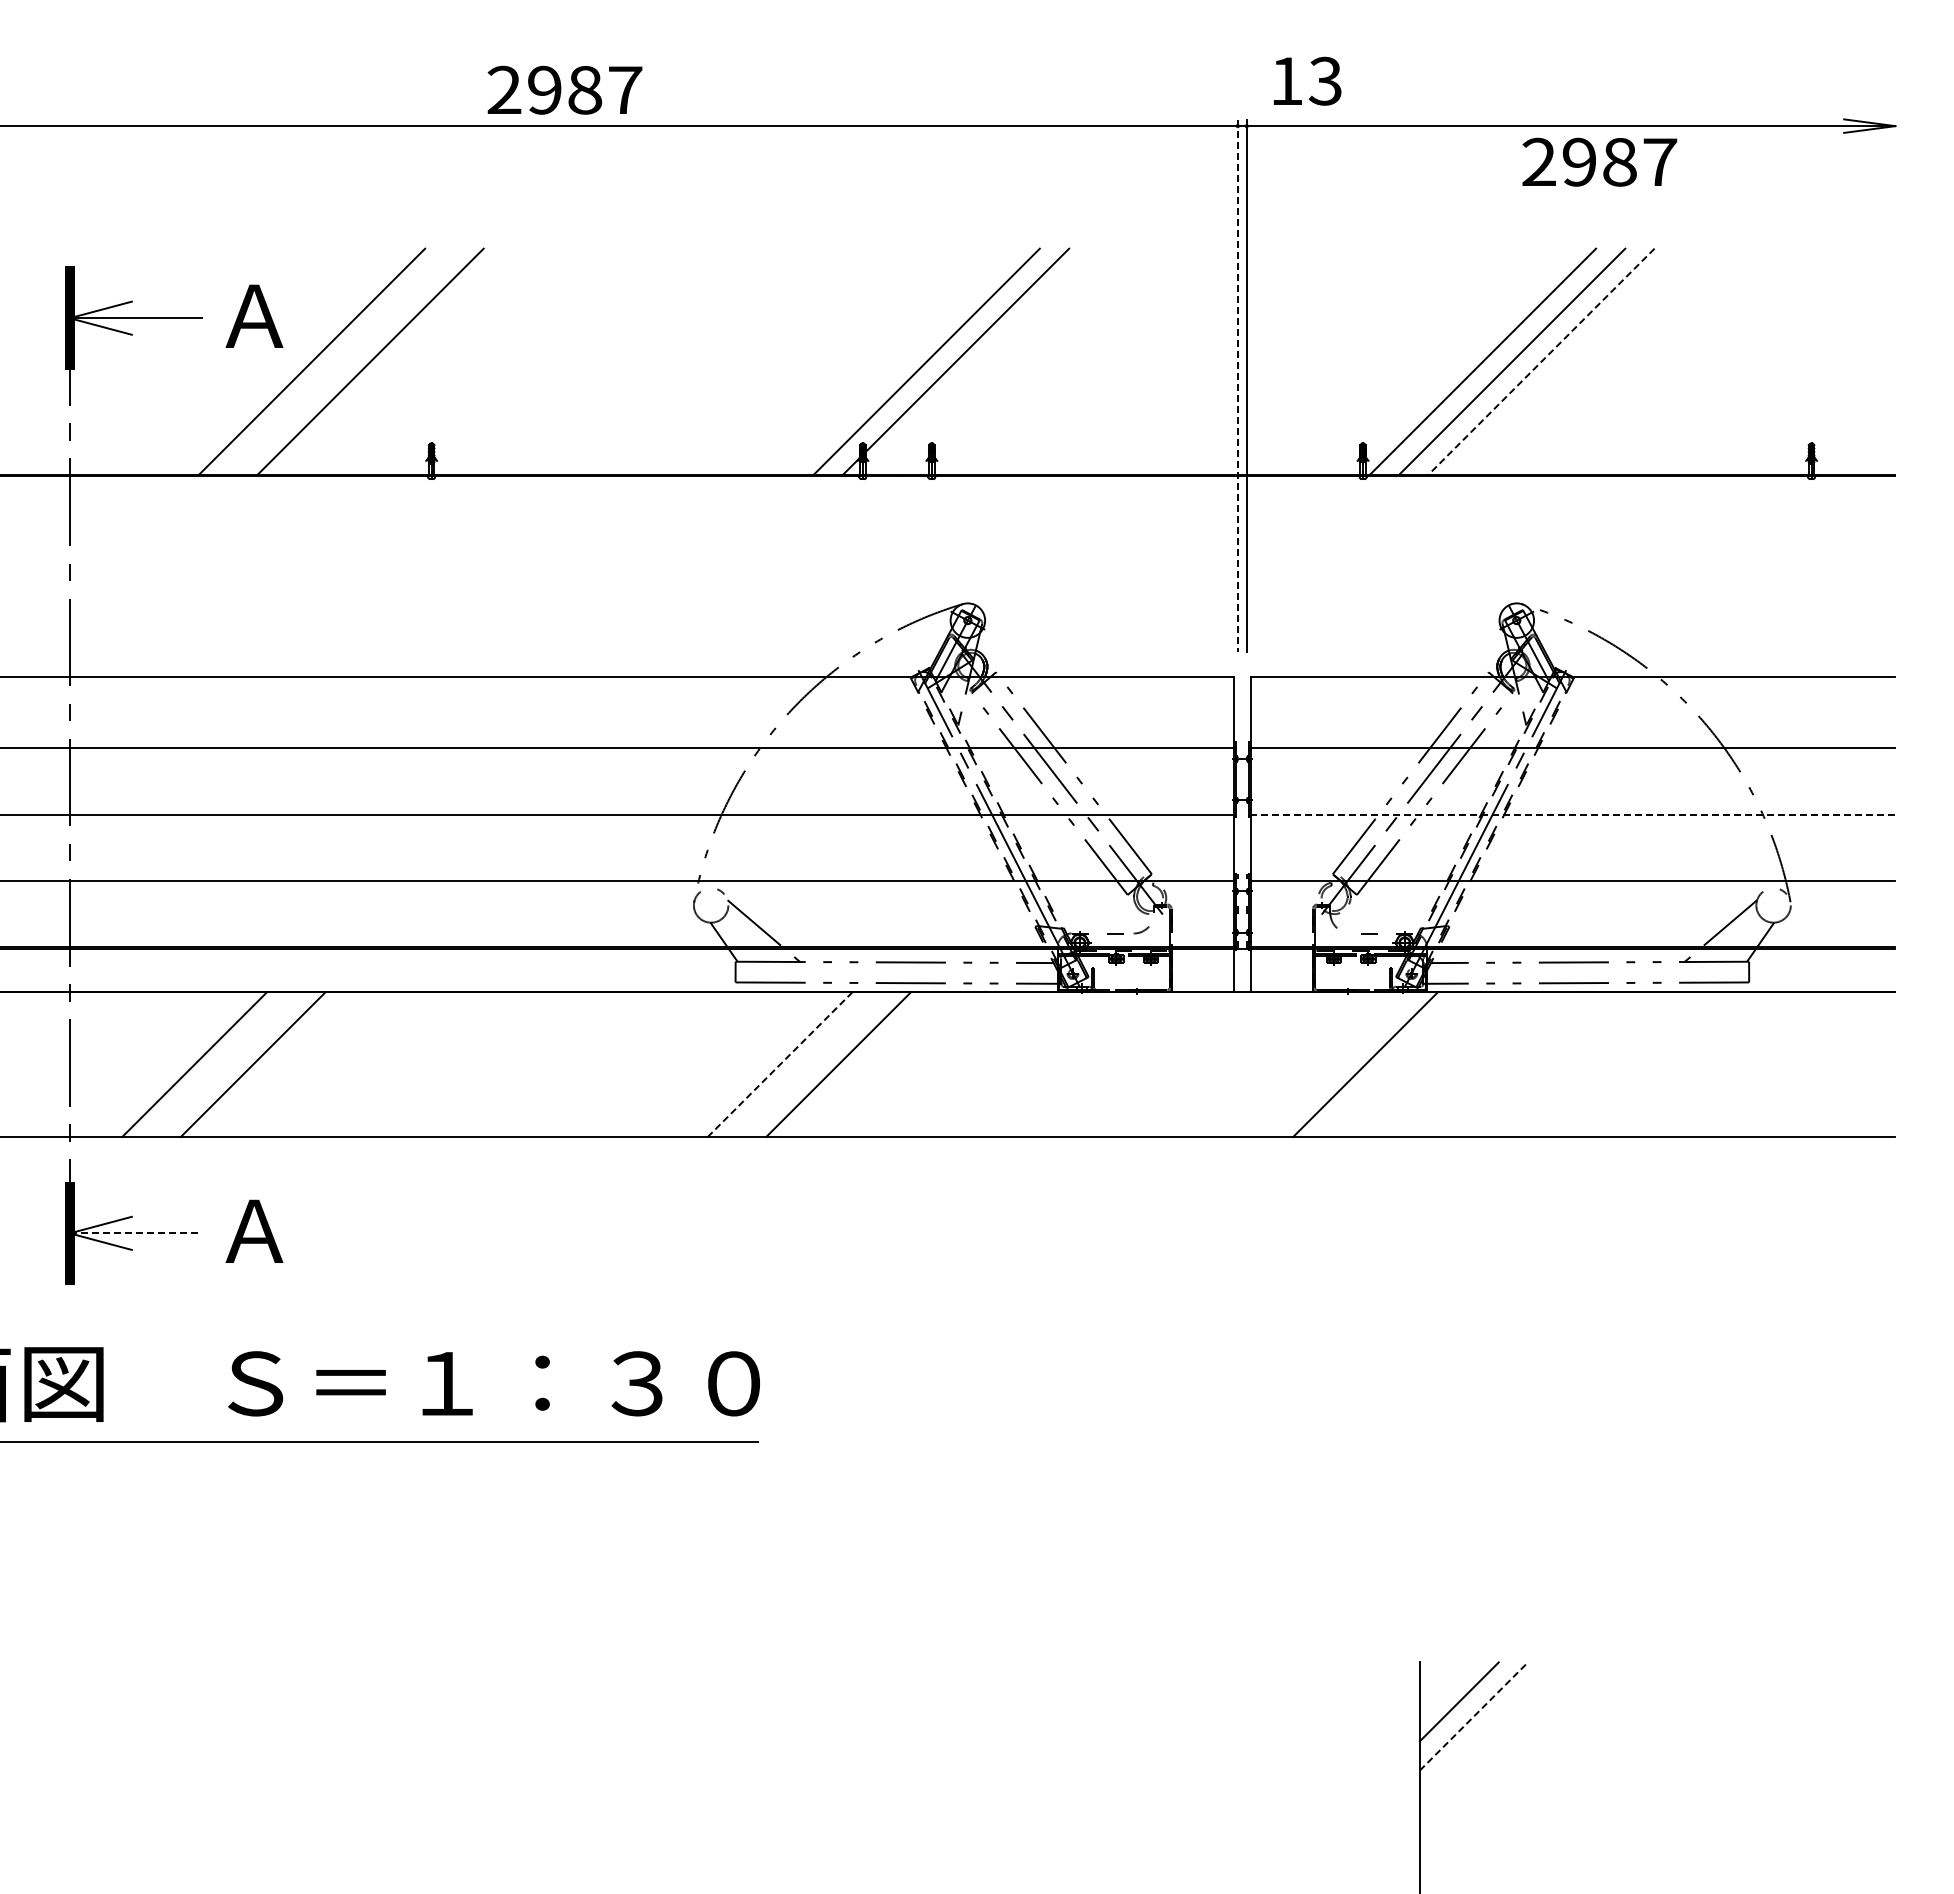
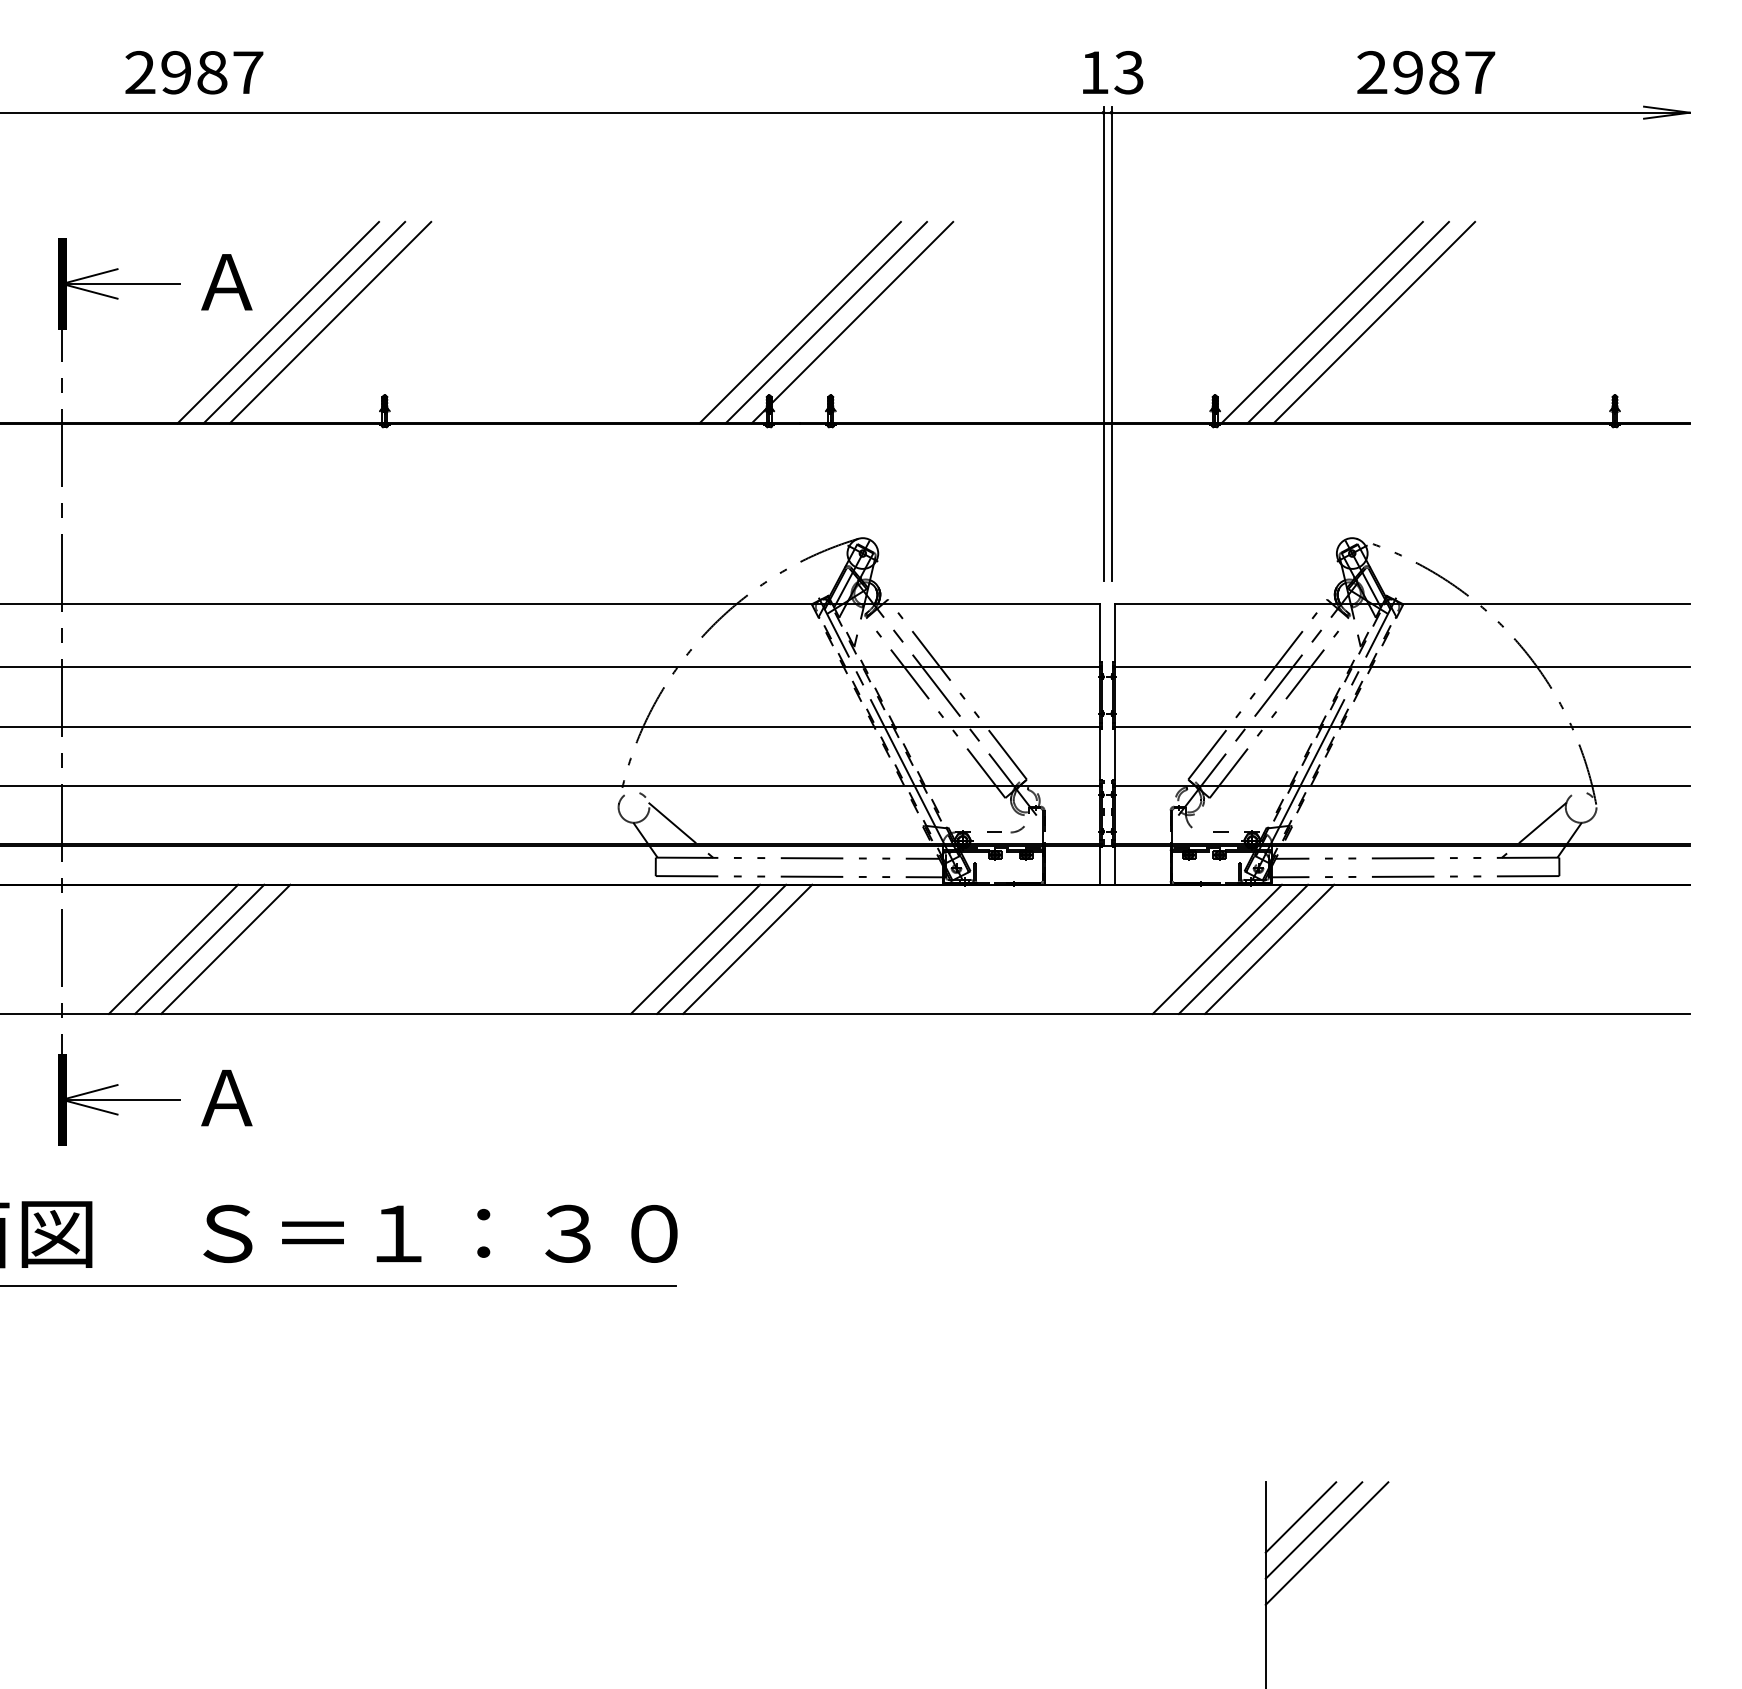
text: (1307, 80) -> (1113, 72), moved
text: (564, 89) -> (193, 72), moved
text: (1599, 161) -> (1425, 72), moved
line: (341, 361) -> (304, 322), added
line: (897, 361) -> (800, 322), added
line: (1541, 361) -> (1374, 322), dashed -> solid
line: (1237, 385) -> (1103, 343), dashed -> solid
line: (1572, 814) -> (1401, 726), dashed -> solid
line: (223, 1064) -> (199, 949), added
line: (779, 1064) -> (694, 949), dashed -> solid
line: (808, 1064) -> (720, 949), added
line: (1394, 1064) -> (1243, 949), added
line: (1423, 1064) -> (1269, 949), added
line: (136, 1233) -> (121, 1099), dashed -> solid
line: (1473, 1716) -> (1313, 1530), dashed -> solid
line: (1488, 1730) -> (1327, 1542), added

